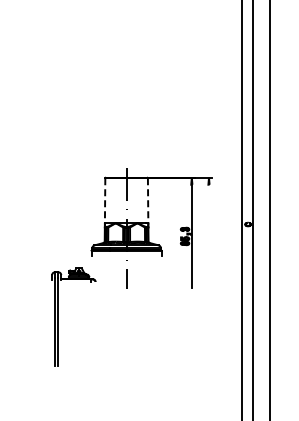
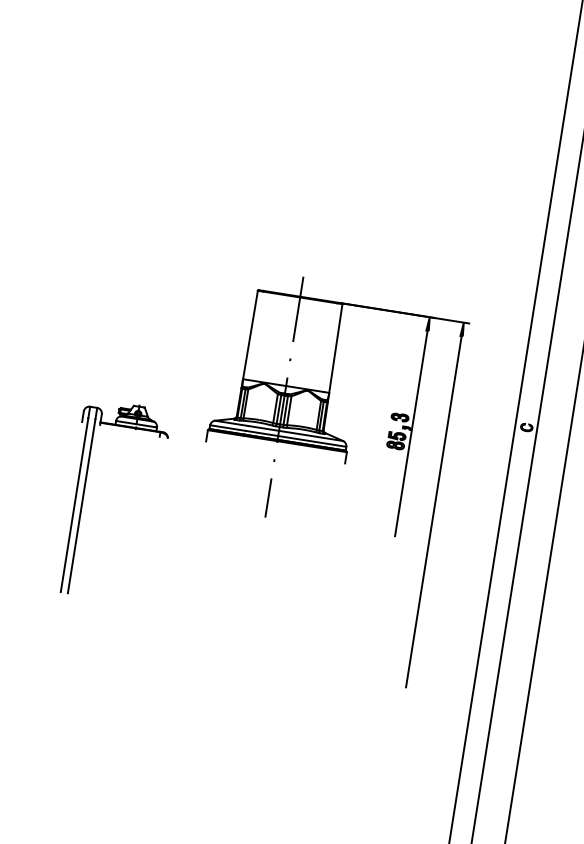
line: (105, 201) -> (250, 336), dashed -> solid
line: (148, 201) -> (336, 350), dashed -> solid
line: (209, 272) -> (435, 510), added
part: (58, 316) -> (83, 495), moved

